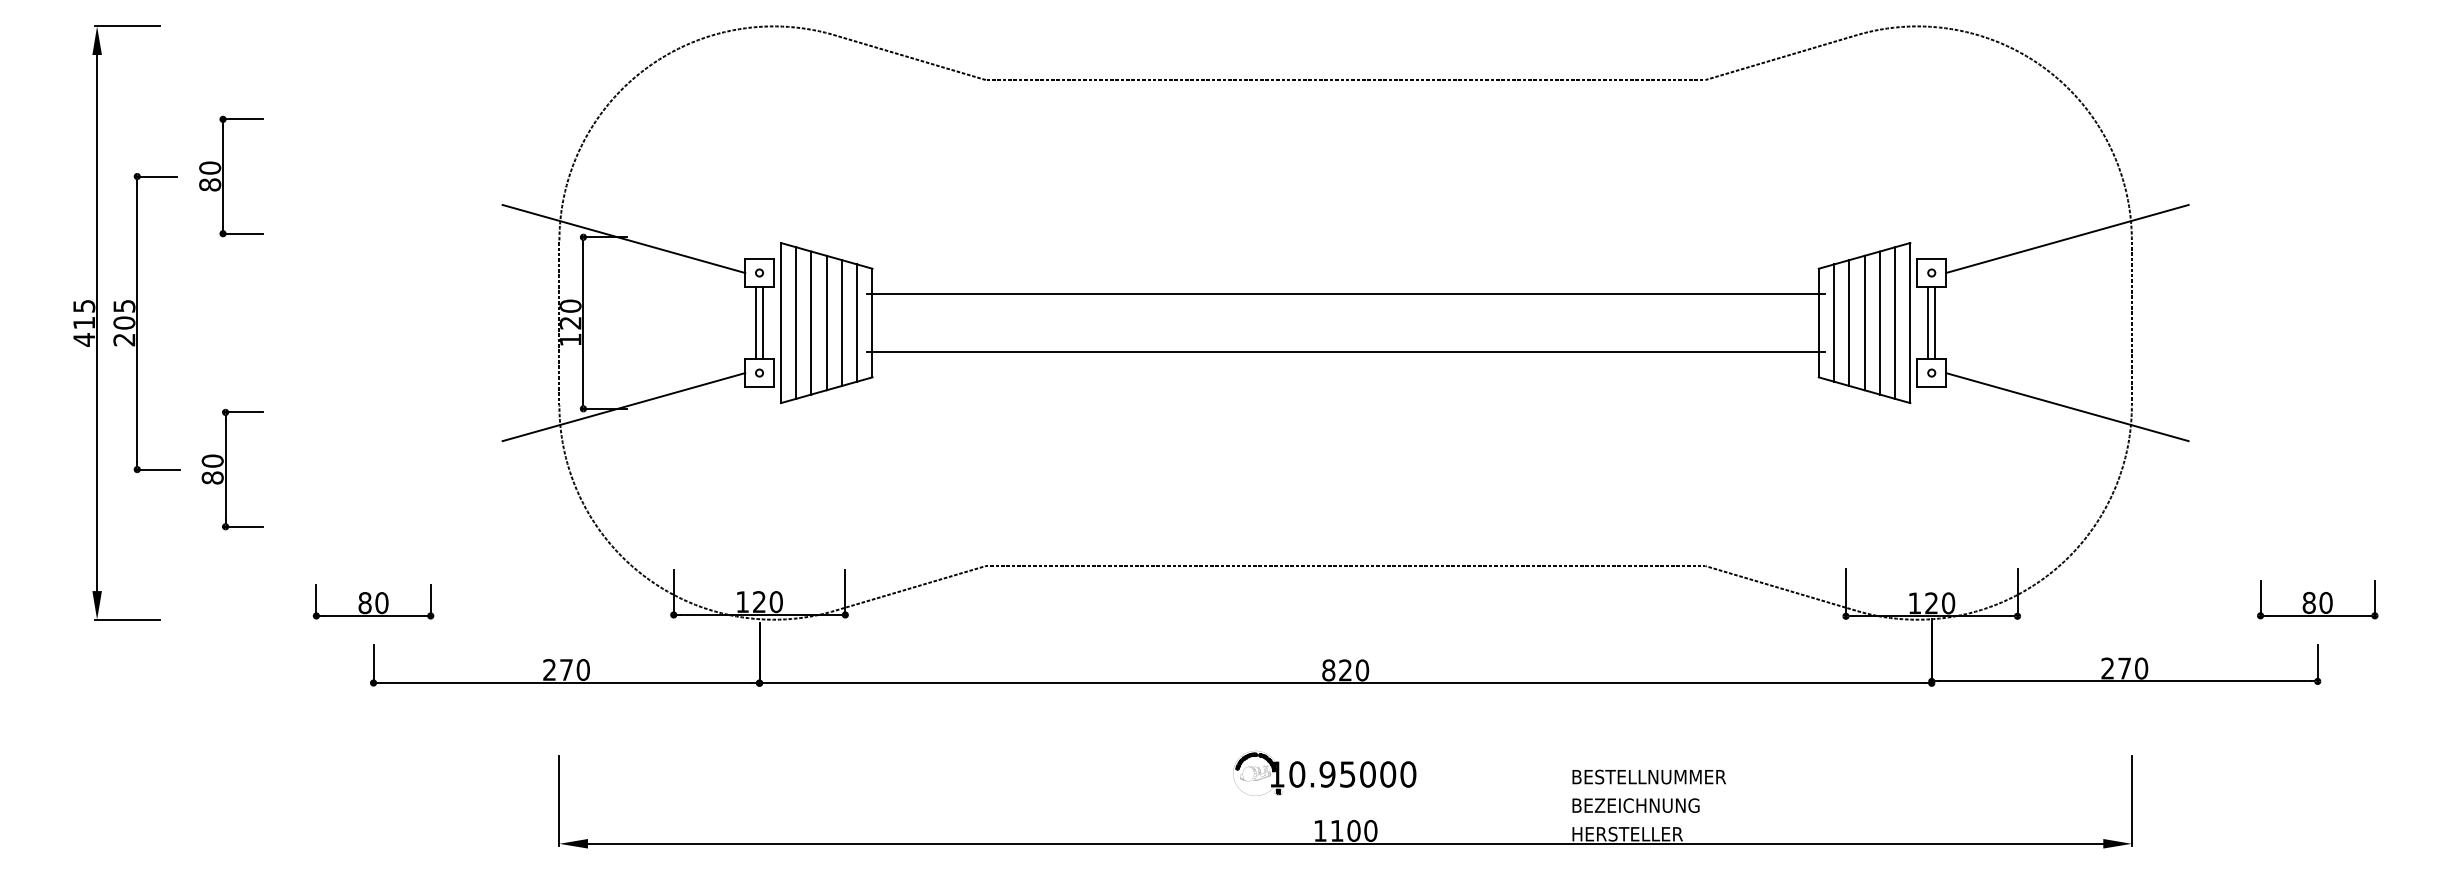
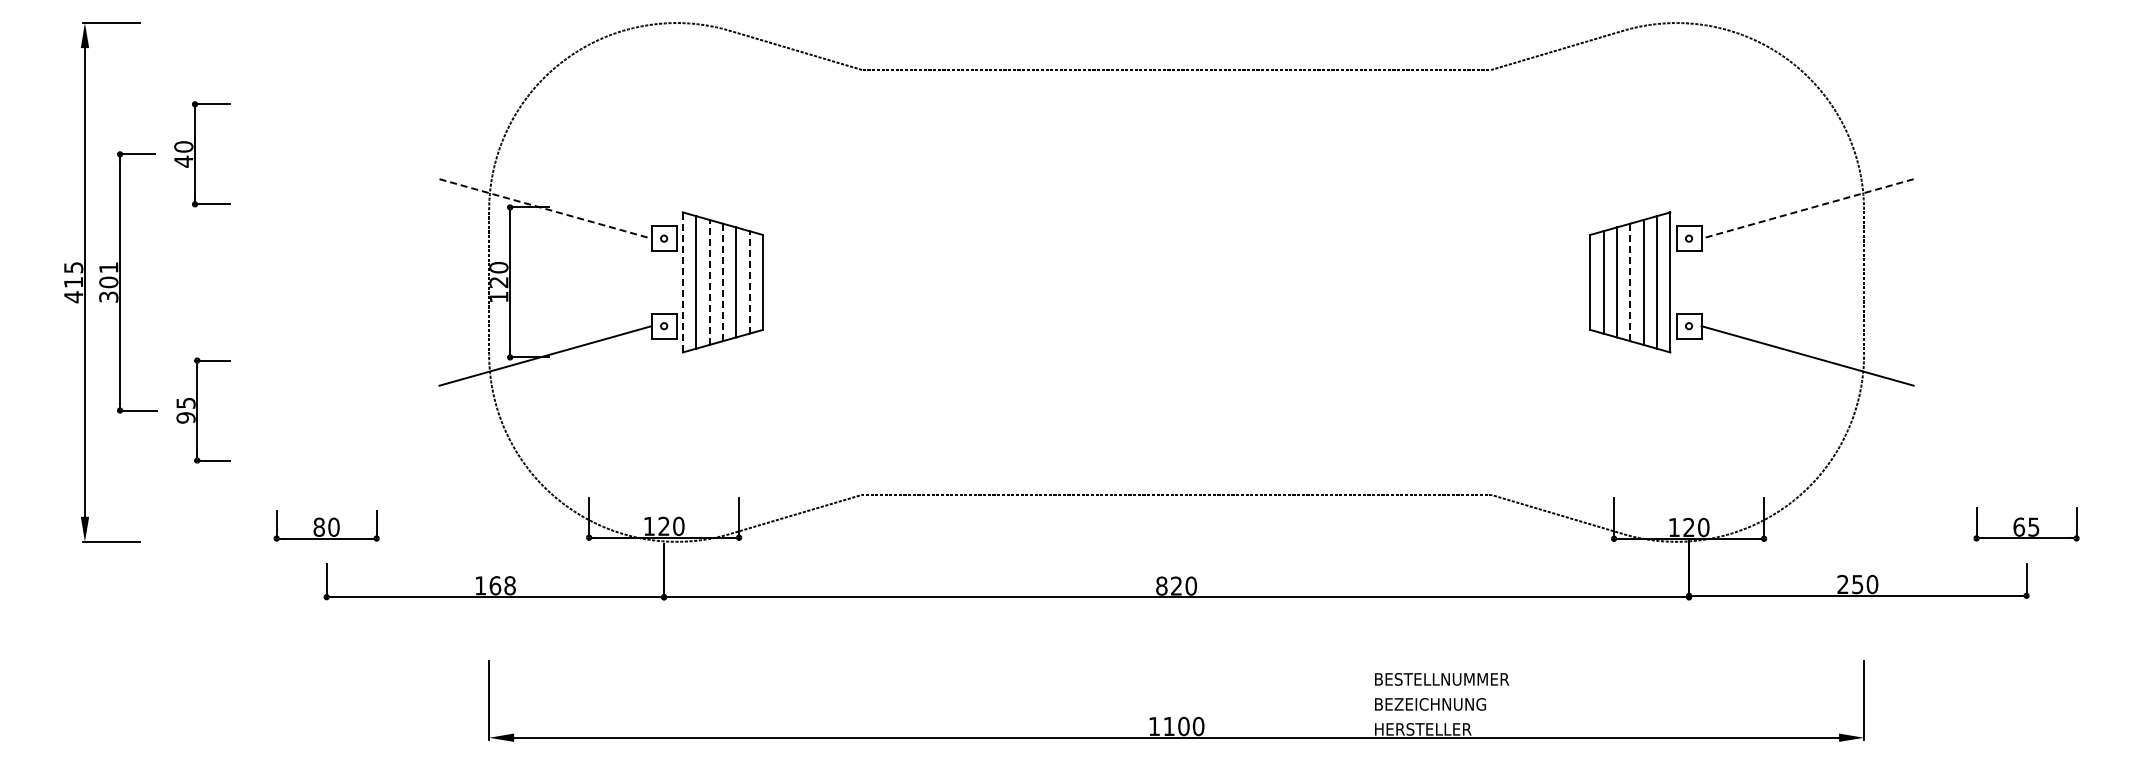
text: (209, 184) -> (183, 161), 80 -> 40
line: (624, 239) -> (546, 209), solid -> dashed
line: (2067, 239) -> (1807, 209), solid -> dashed
line: (1345, 294) -> (1176, 257), removed
line: (811, 321) -> (709, 281), solid -> dashed
line: (857, 321) -> (749, 281), solid -> dashed
text: (124, 323) -> (108, 282), 205 -> 301
line: (756, 323) -> (661, 282), removed
line: (763, 323) -> (667, 282), removed
line: (780, 323) -> (682, 282), solid -> dashed
line: (826, 323) -> (722, 282), solid -> dashed
line: (1864, 323) -> (1630, 282), solid -> dashed
line: (1927, 323) -> (1685, 282), removed
line: (1935, 323) -> (1692, 282), removed
line: (1345, 351) -> (1176, 307), removed
text: (212, 469) -> (185, 410), 80 -> 95
text: (2317, 602) -> (2026, 526), 80 -> 65
text: (2124, 668) -> (1857, 584), 270 -> 250
text: (566, 669) -> (495, 585), 270 -> 168
part: (1324, 772) -> (1158, 675), removed

